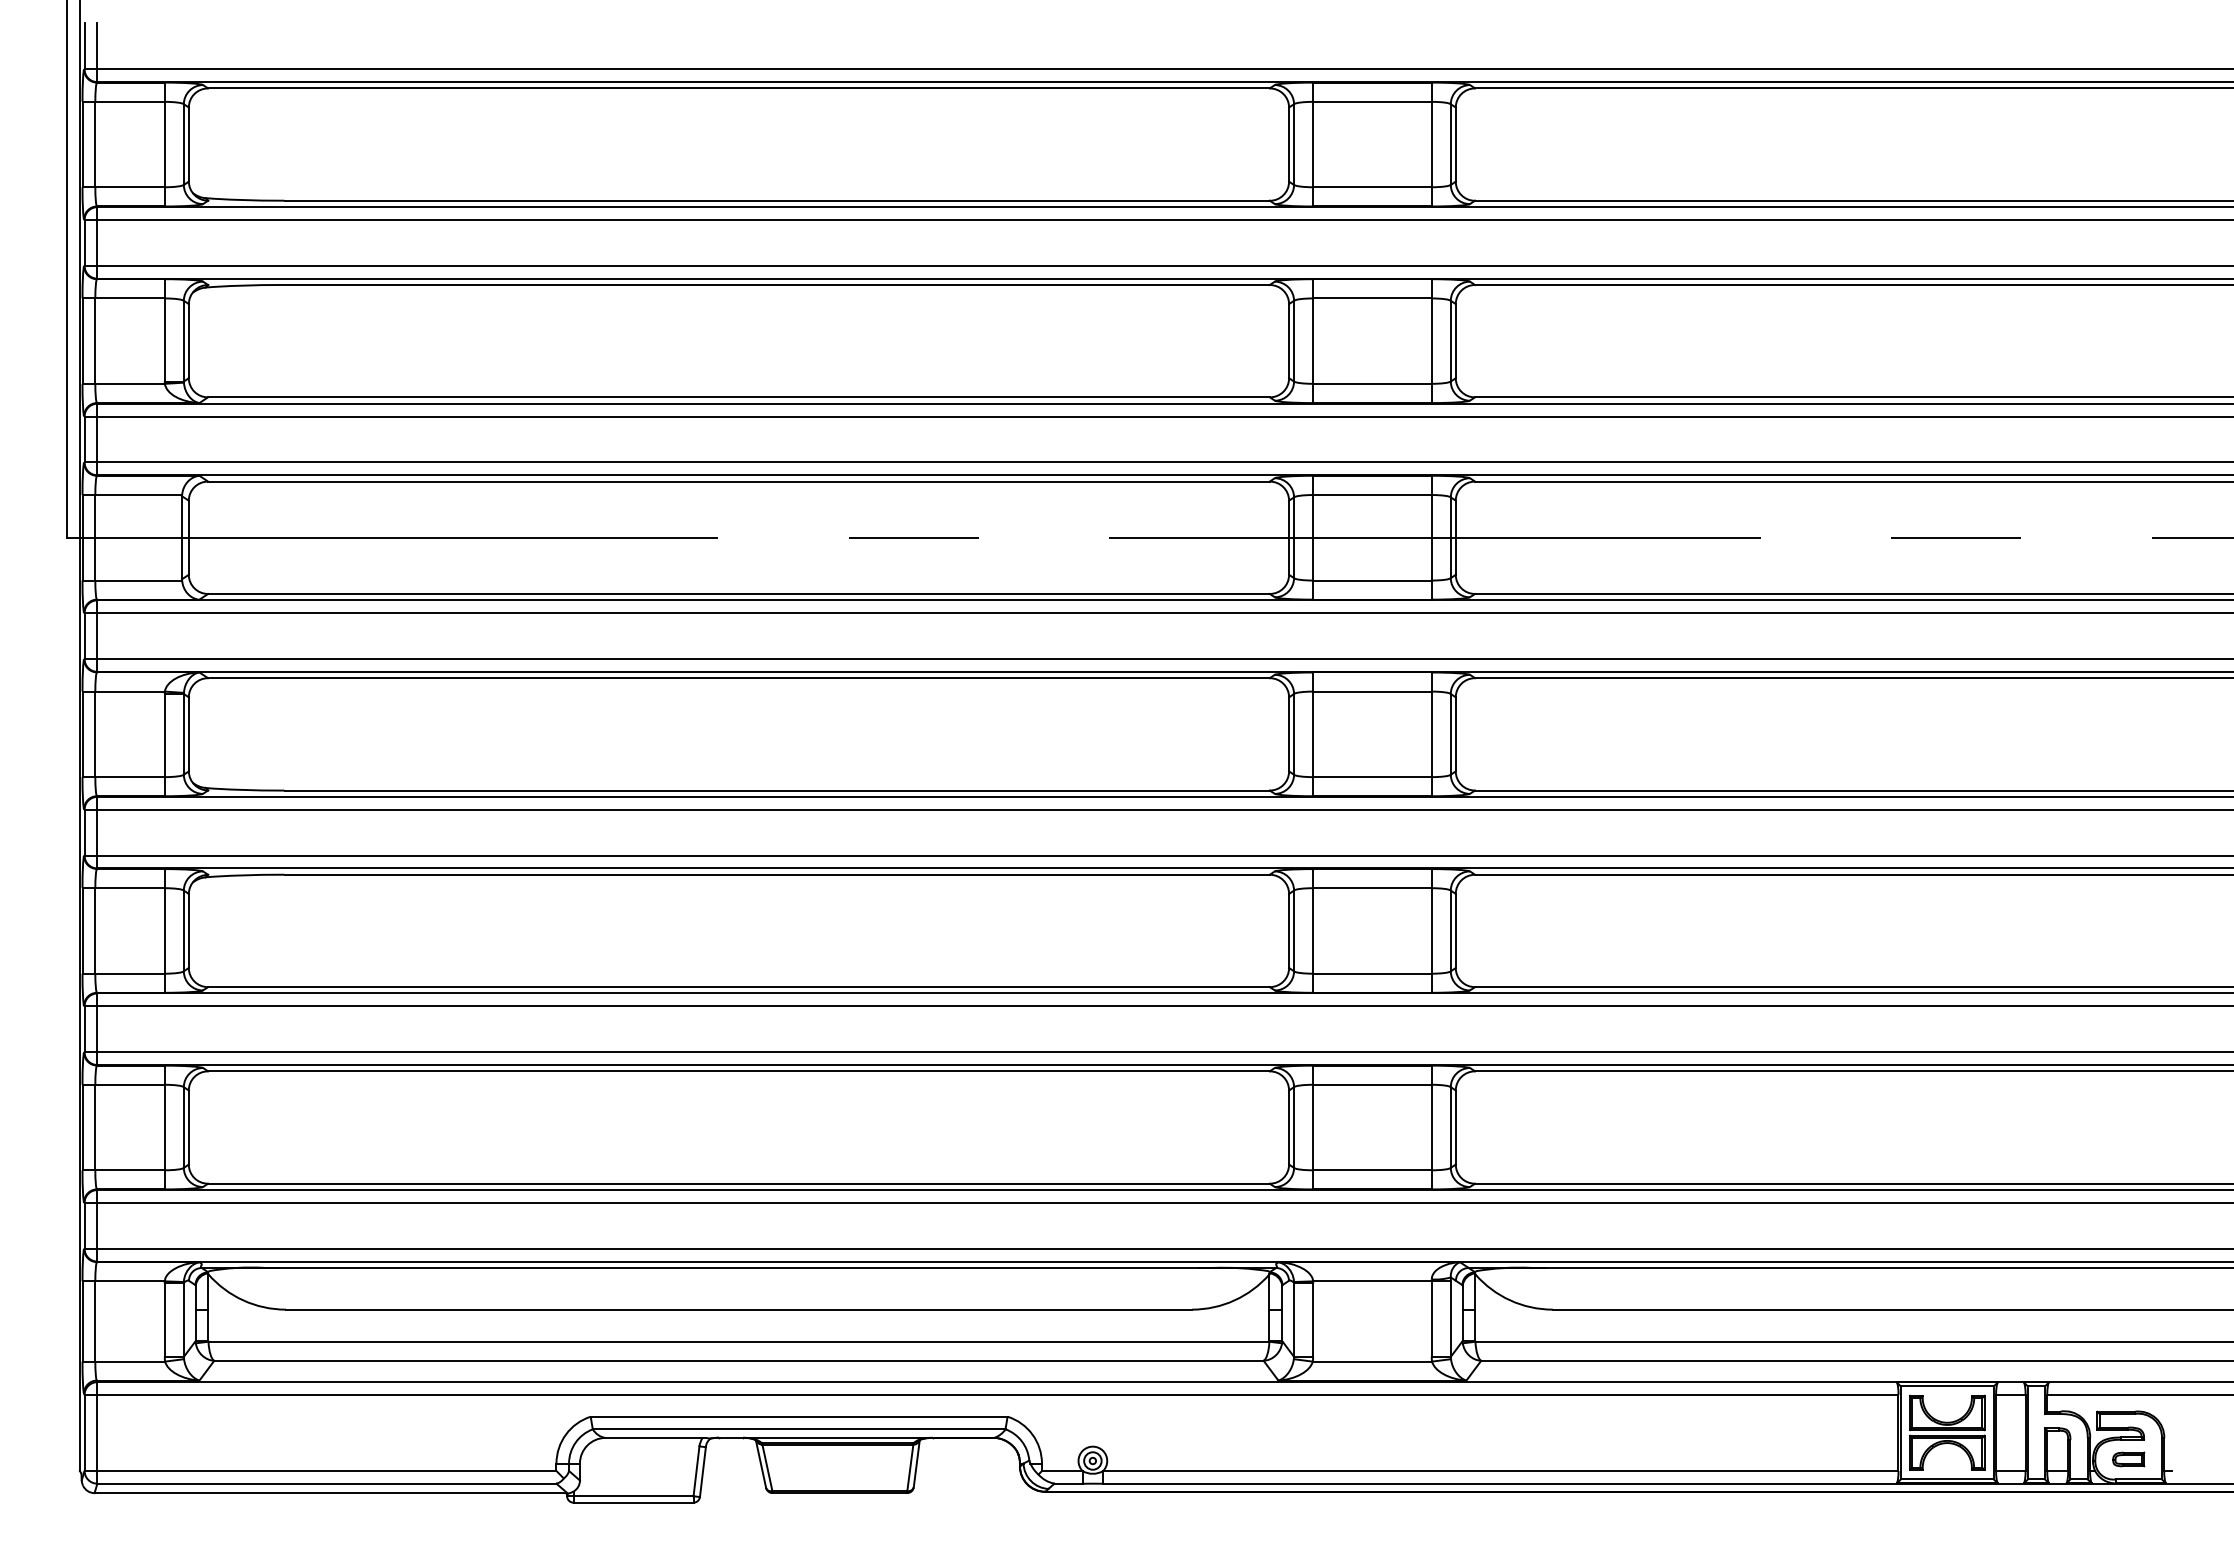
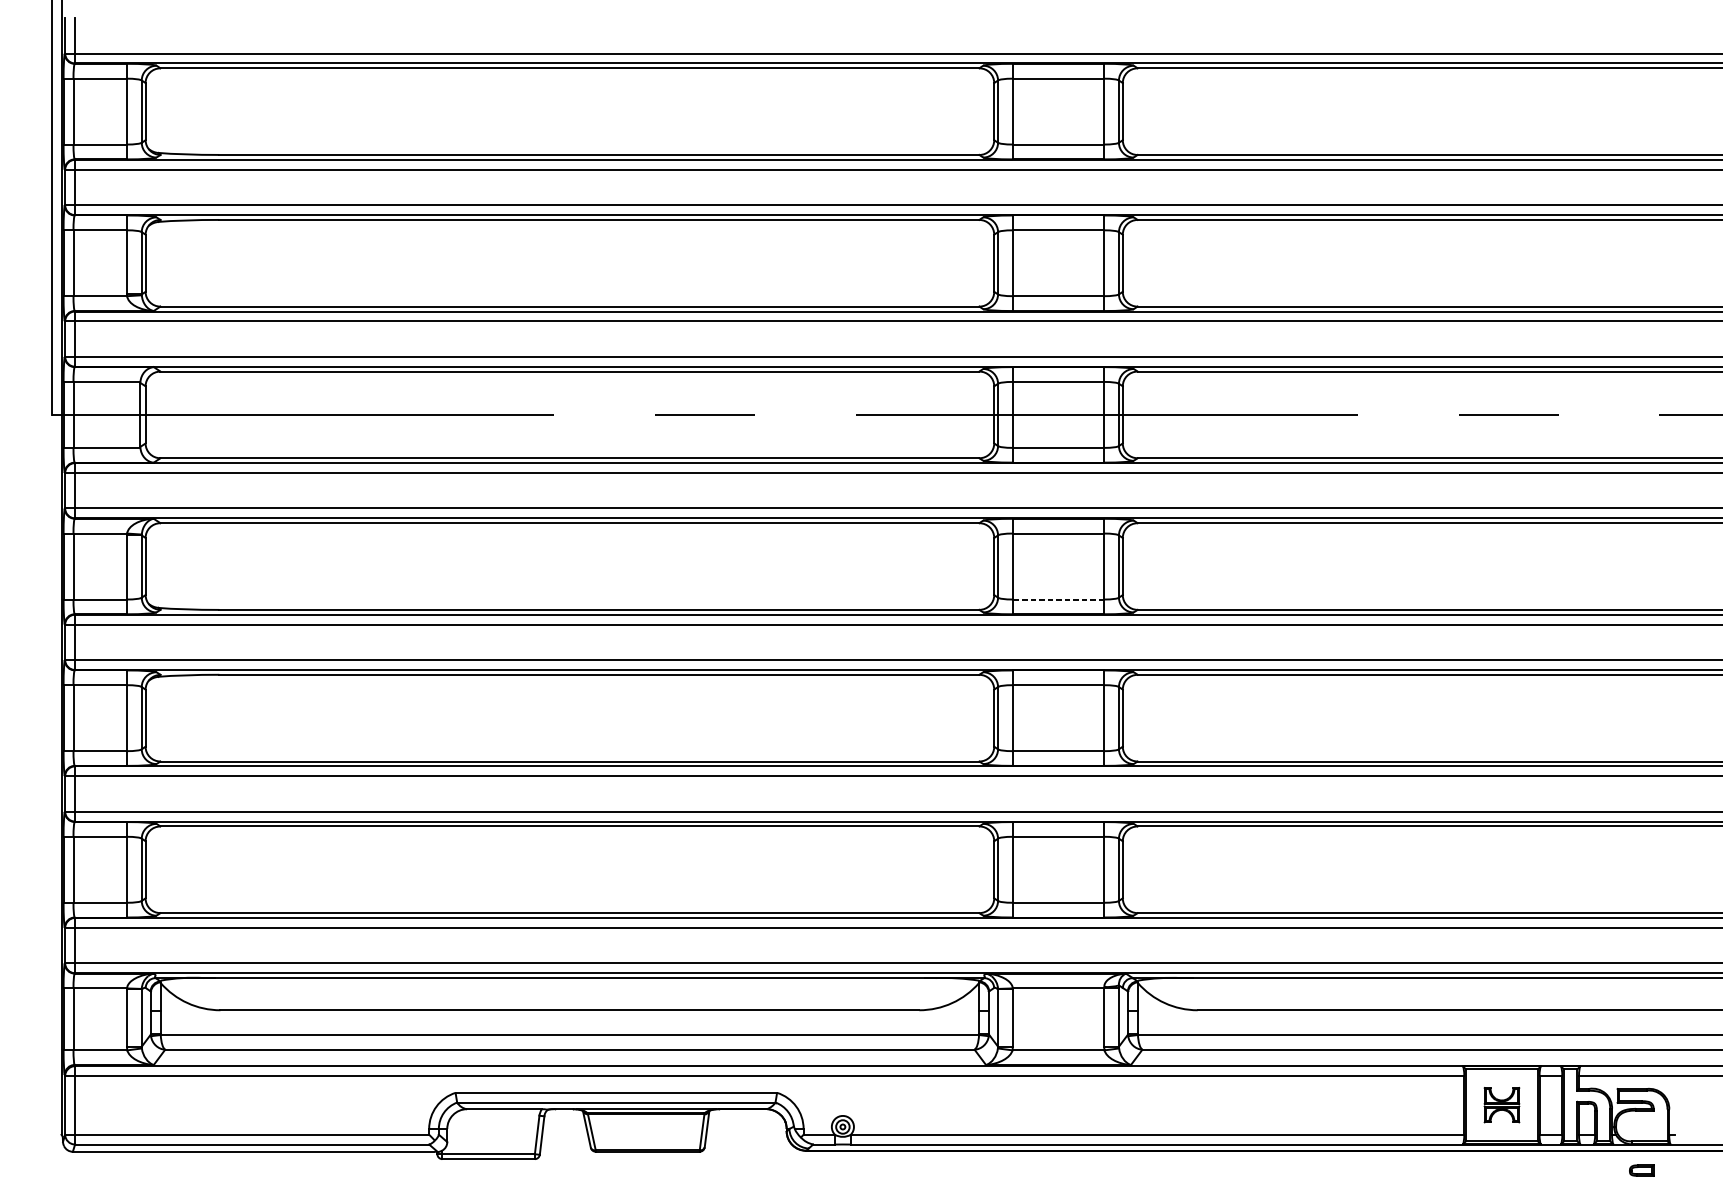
line: (1371, 777) -> (1057, 599), solid -> dashed
part: (1947, 1432) -> (1502, 1105), size x0.6
part: (2128, 1459) -> (1641, 1170), moved

